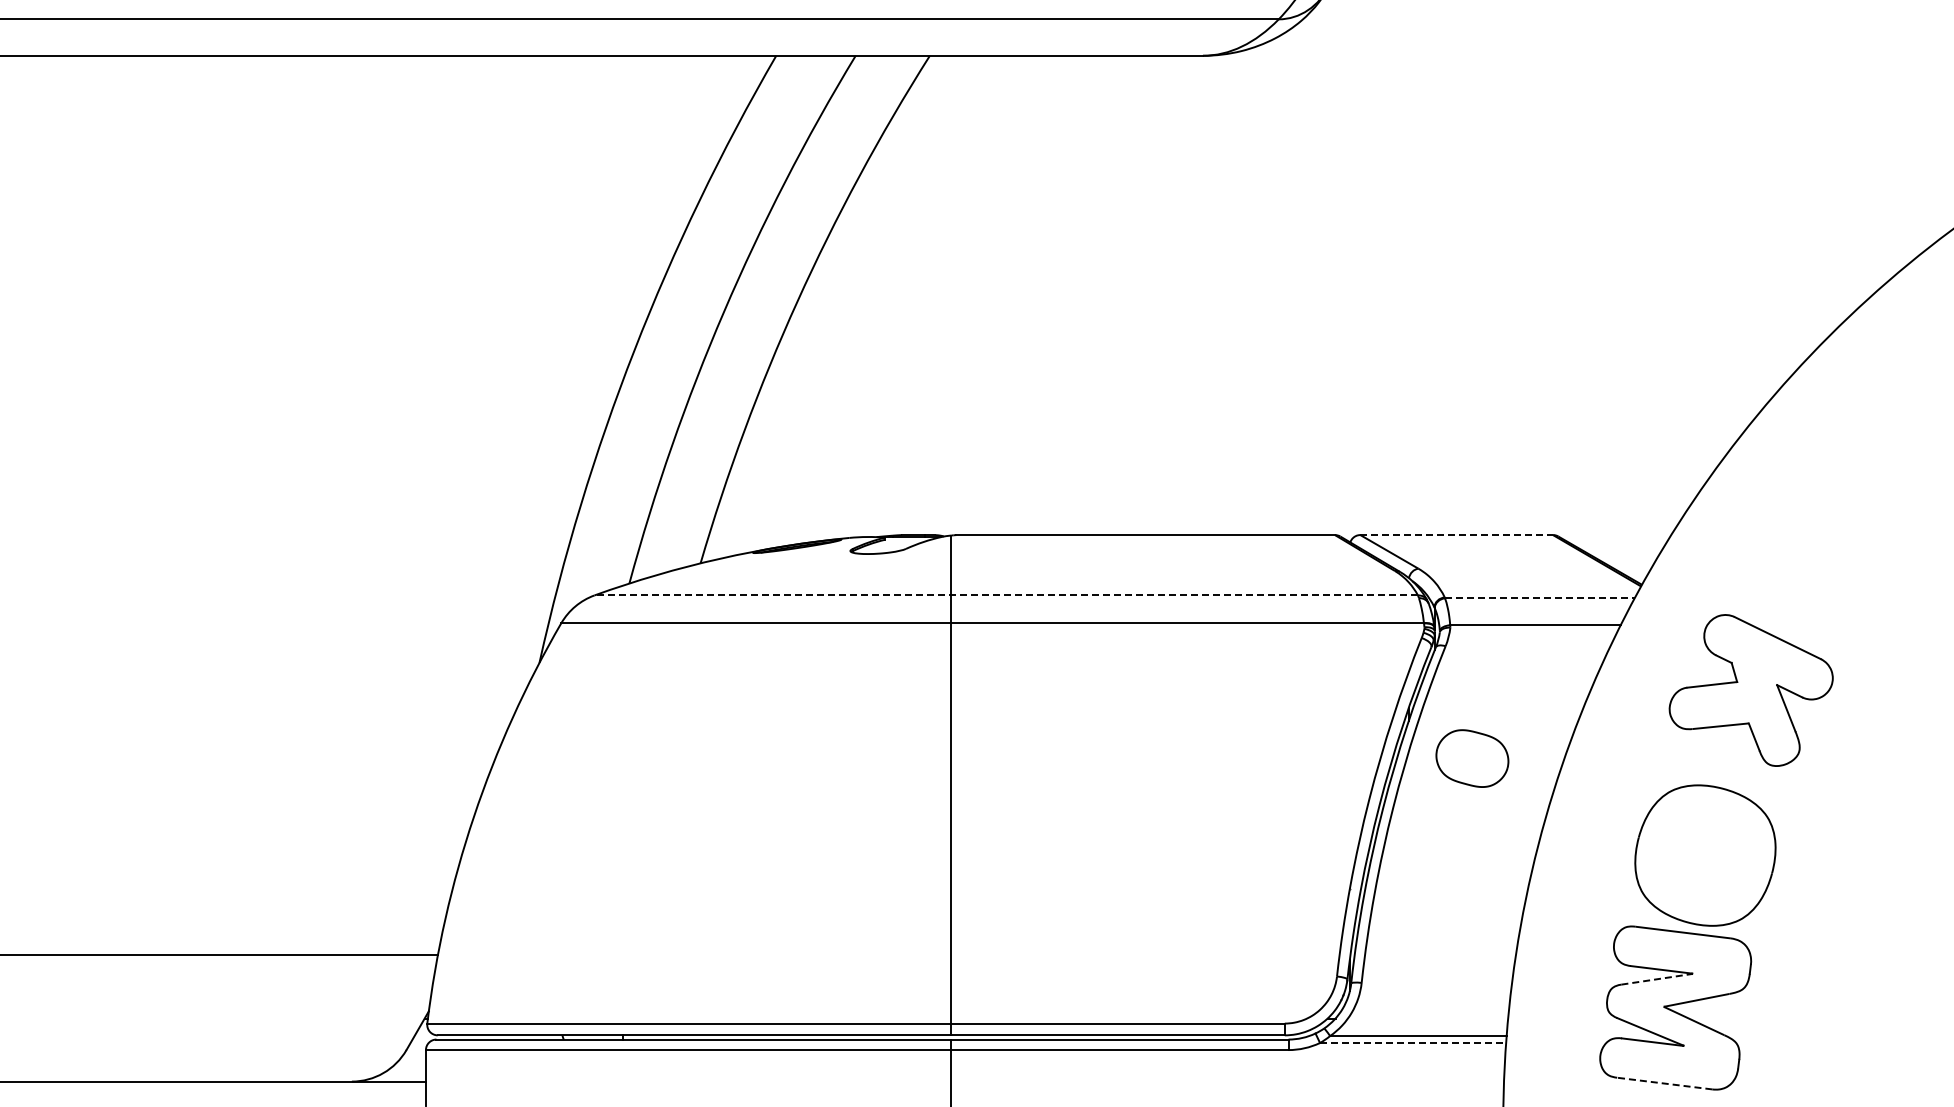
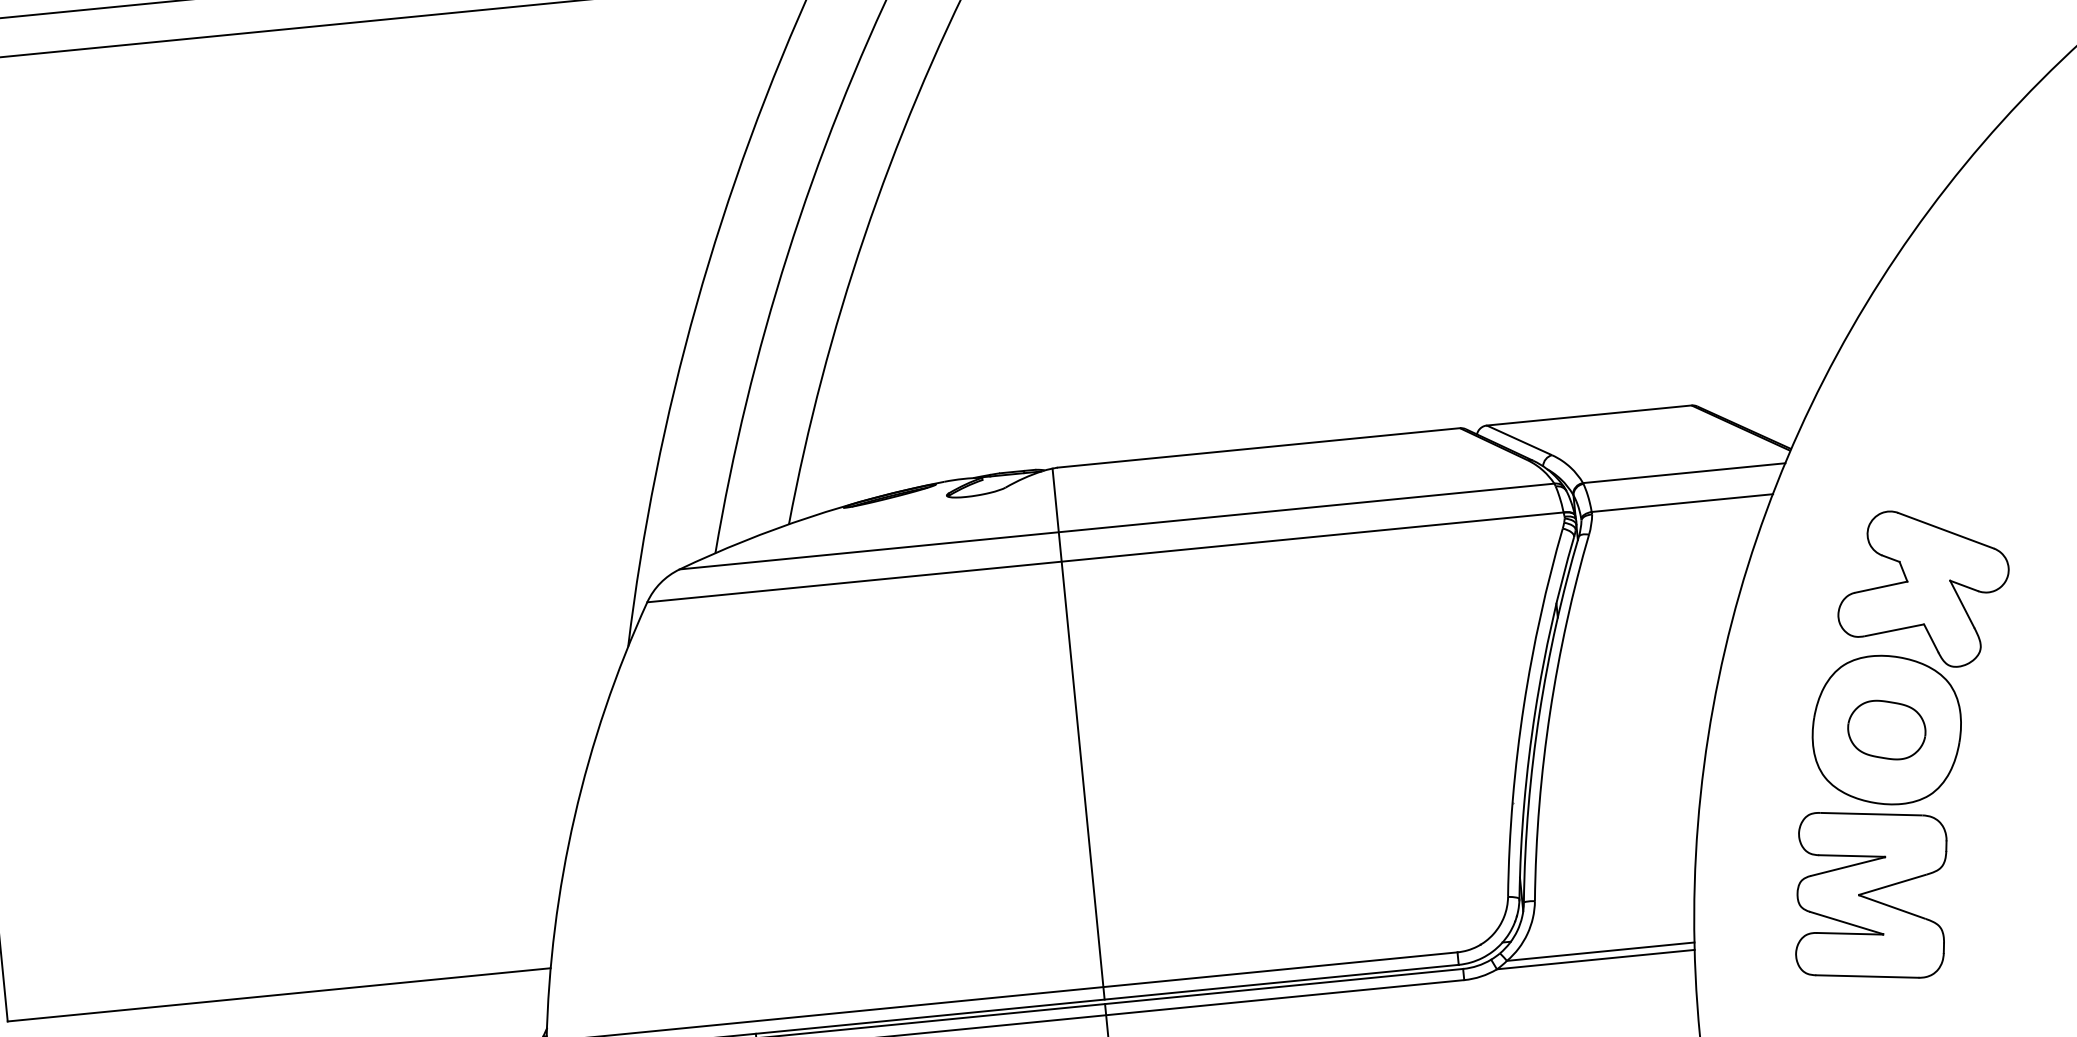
line: (1457, 535) -> (1590, 415), dashed -> solid
line: (1006, 595) -> (1117, 526), dashed -> solid
line: (1540, 597) -> (1684, 473), dashed -> solid
part: (1750, 690) -> (1922, 589), moved
part: (1472, 758) -> (1886, 729), moved
line: (1656, 979) -> (1847, 866), dashed -> solid
line: (1413, 1042) -> (1596, 959), dashed -> solid
line: (1664, 1083) -> (1867, 976), dashed -> solid

